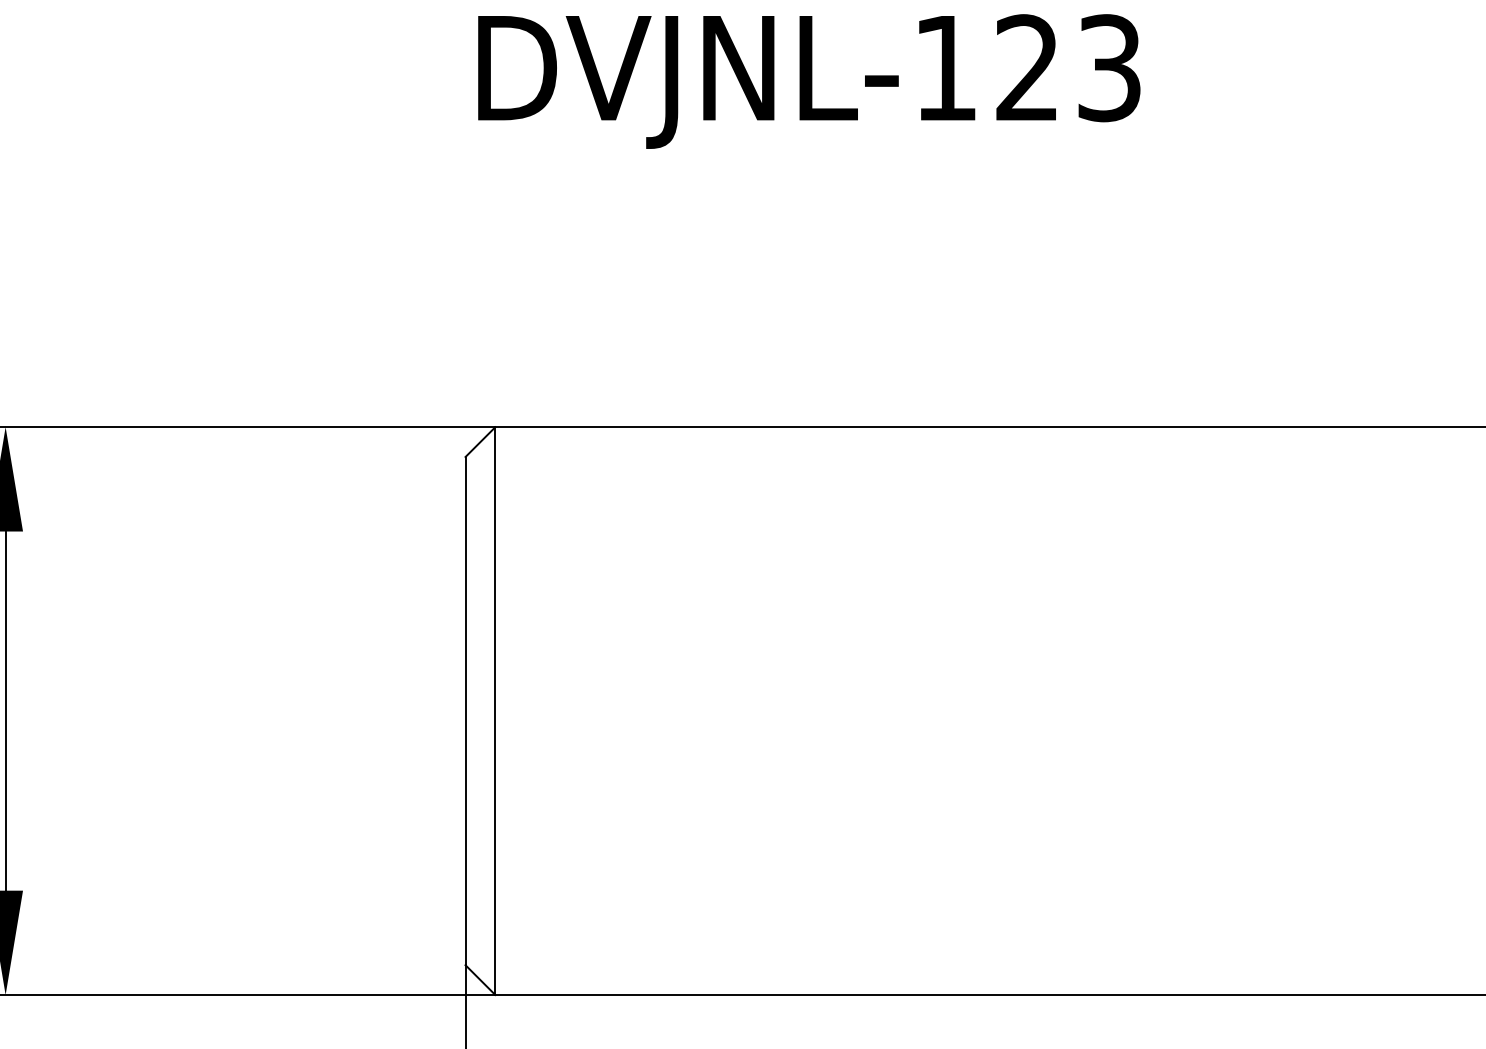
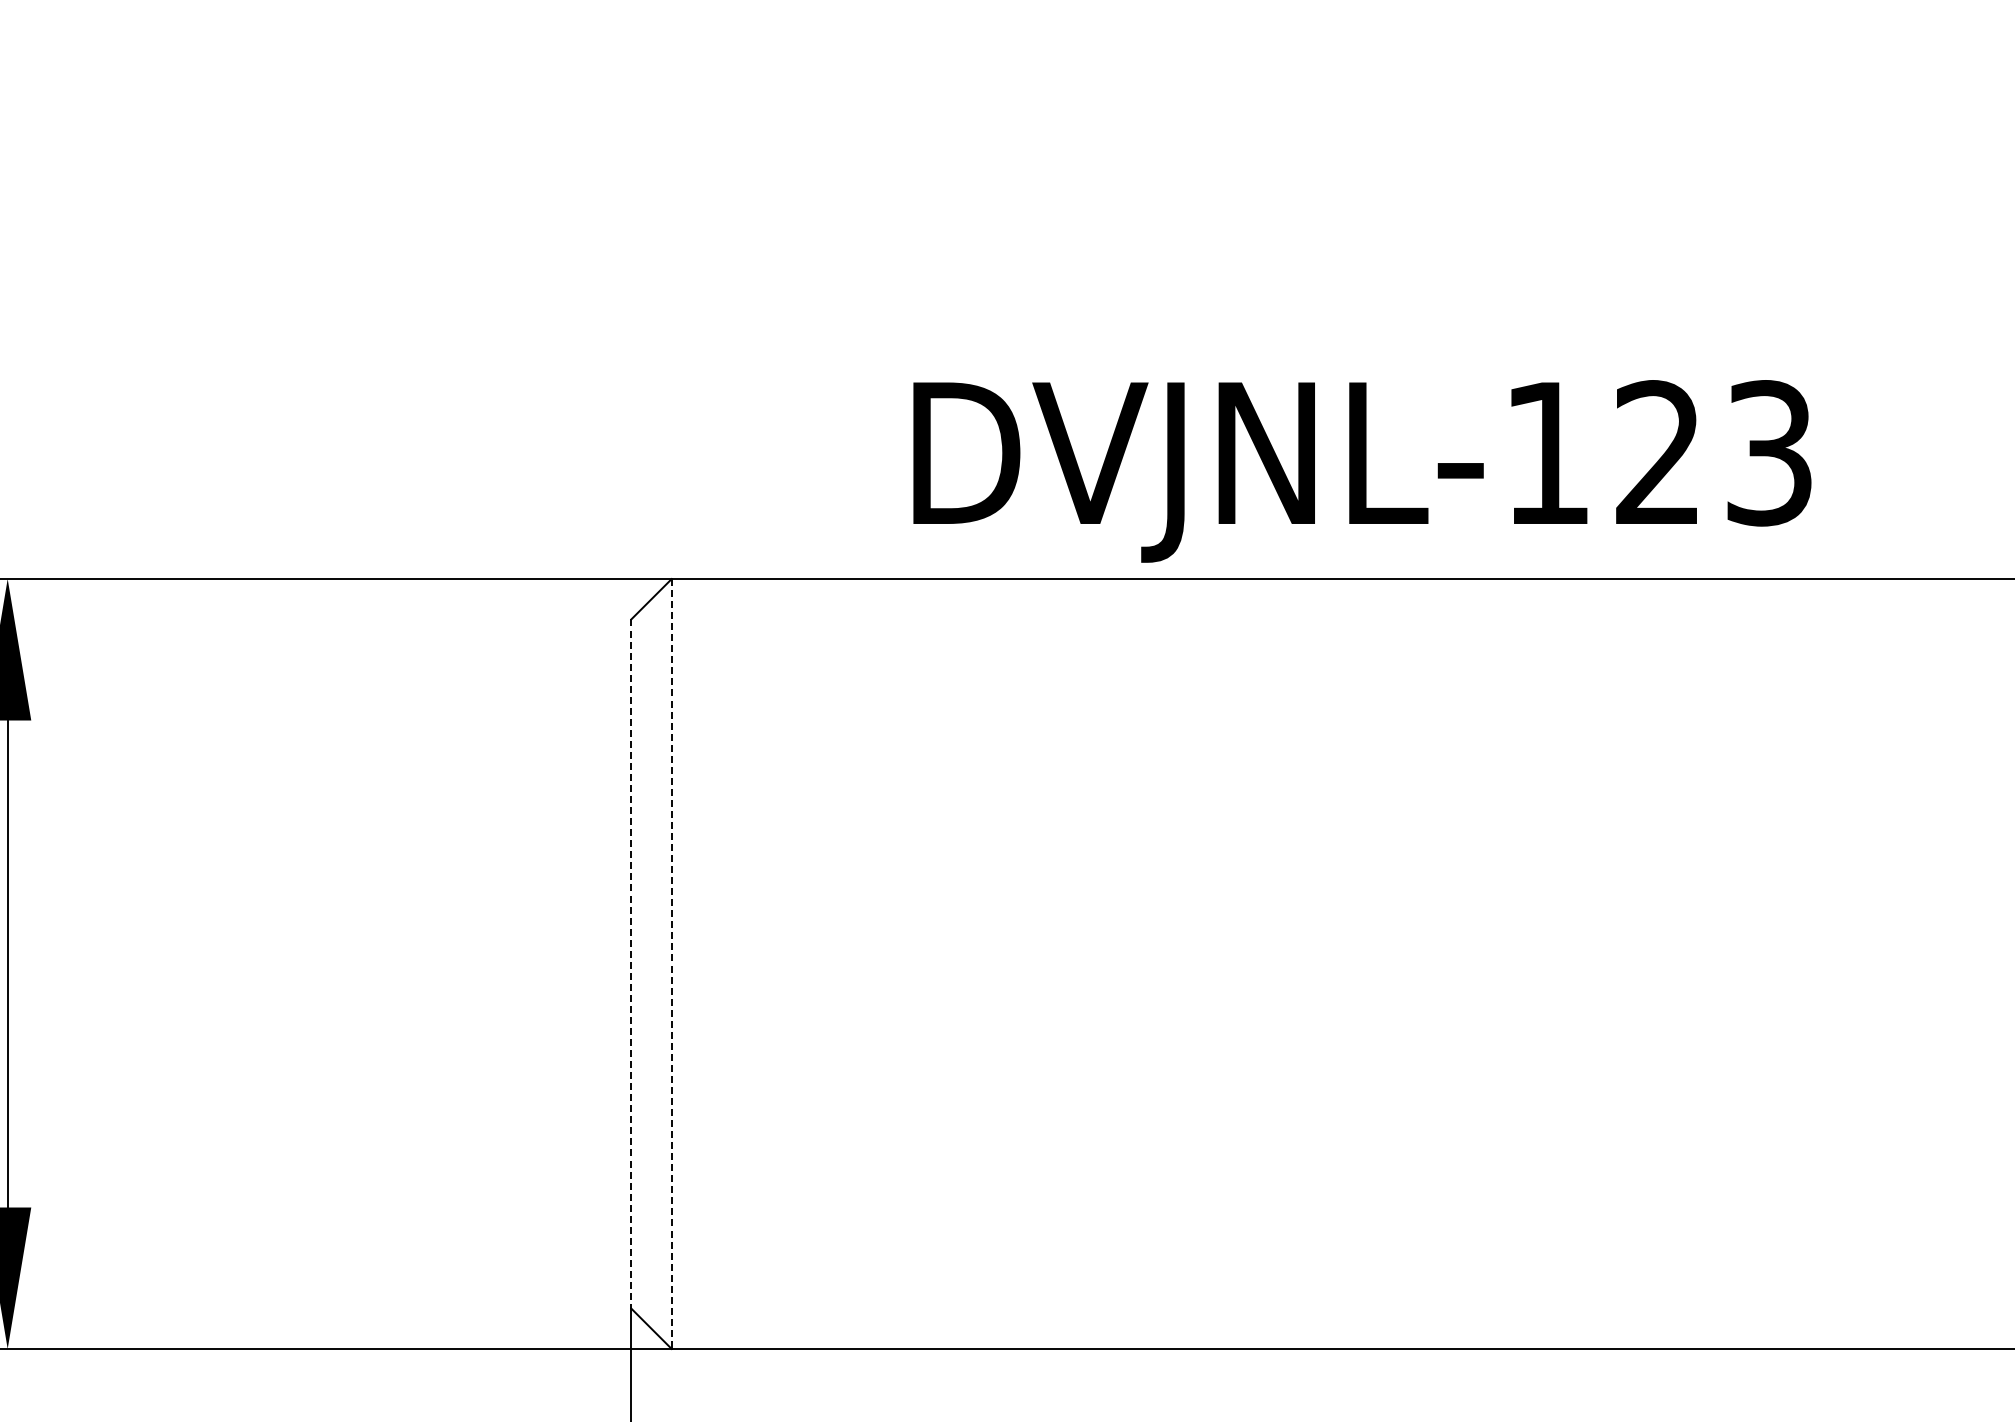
text: (809, 81) -> (1362, 471), moved
line: (465, 711) -> (631, 964), solid -> dashed
line: (495, 711) -> (671, 964), solid -> dashed

